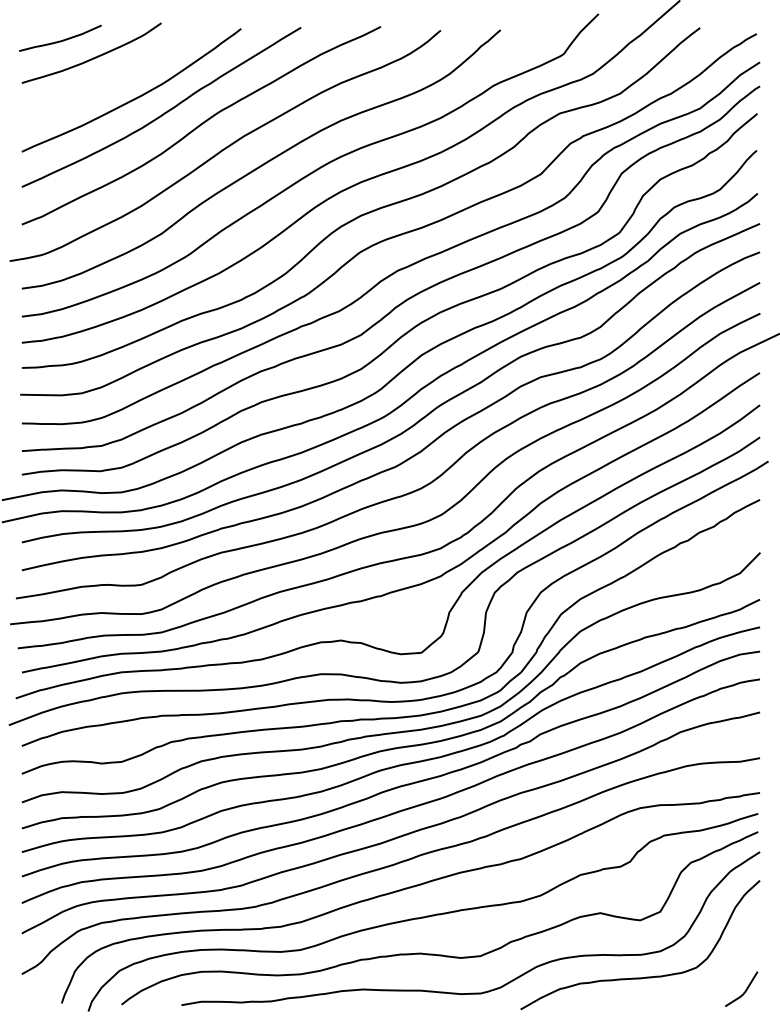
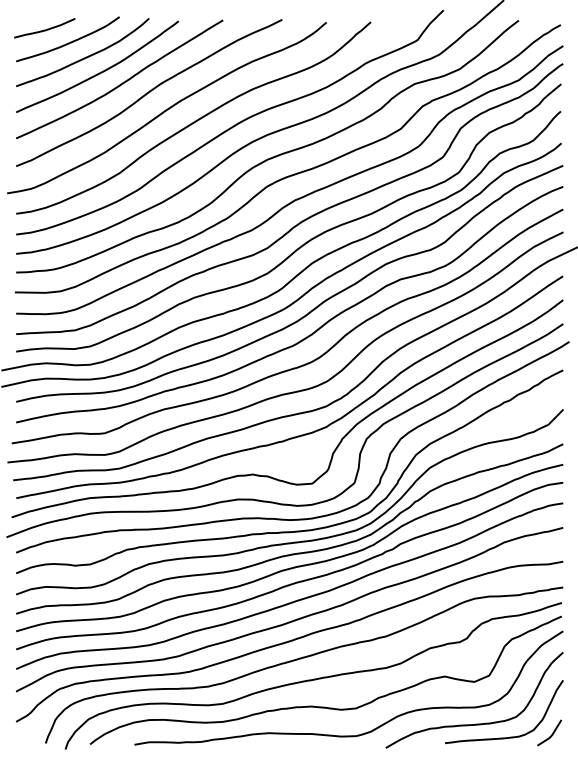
curve: (114, 77) -> (84, 57), added
curve: (687, 994) -> (509, 736), added

